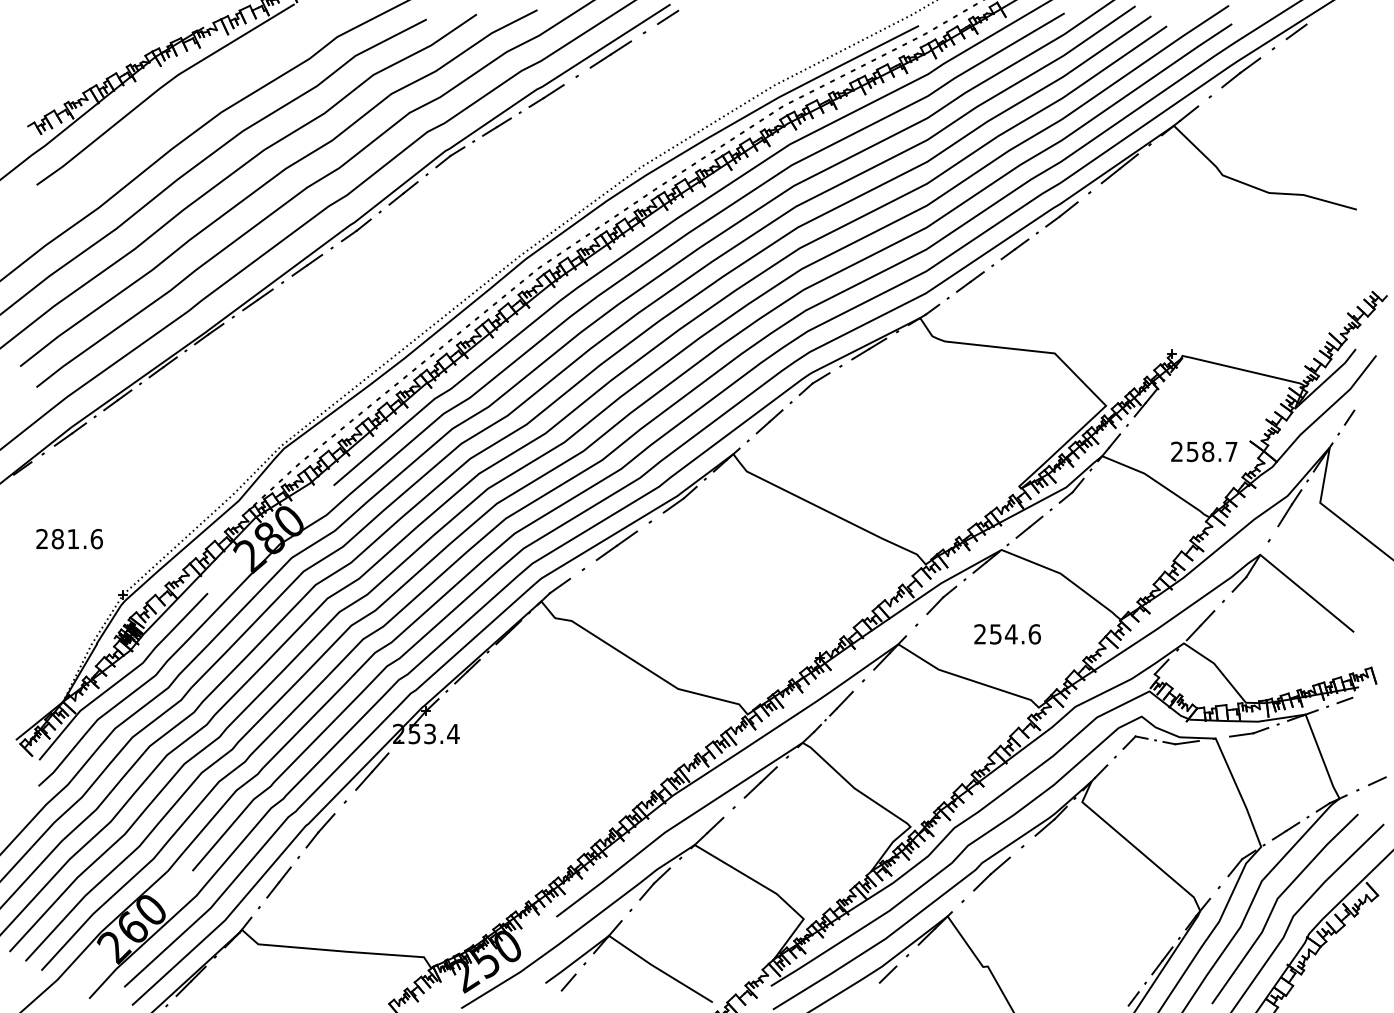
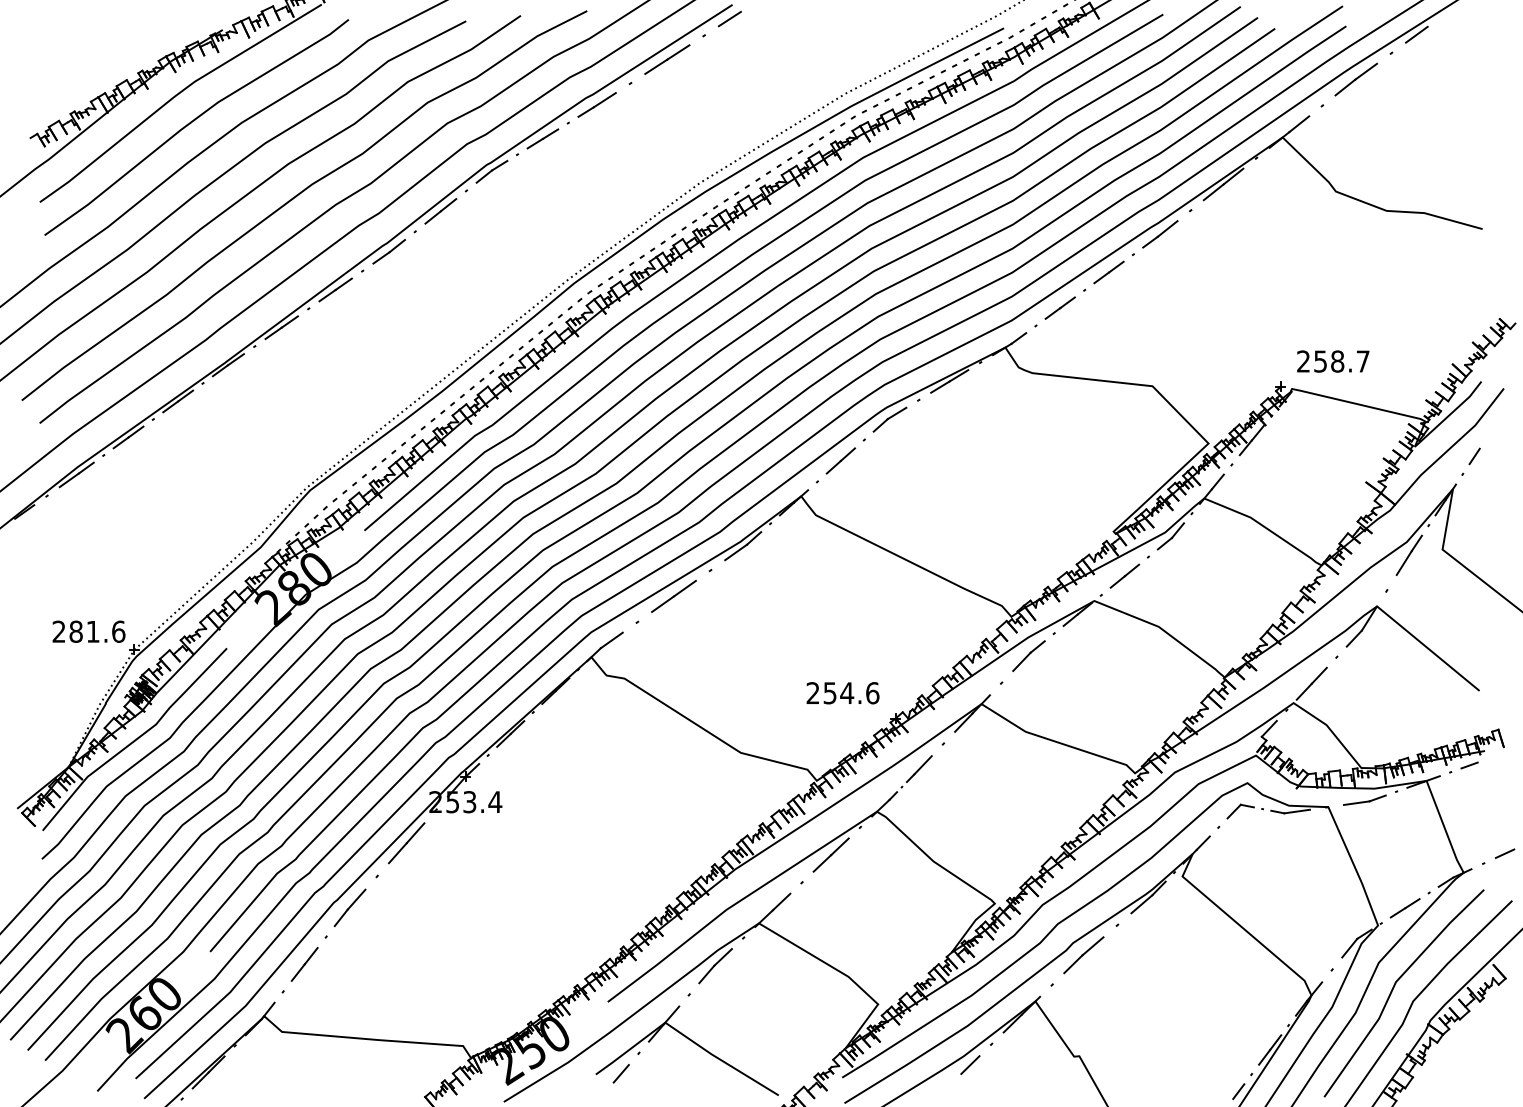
curve: (176, 112) -> (192, 122), added
text: (1204, 451) -> (1333, 361), moved
text: (69, 539) -> (88, 632), moved
text: (1007, 634) -> (842, 693), moved

